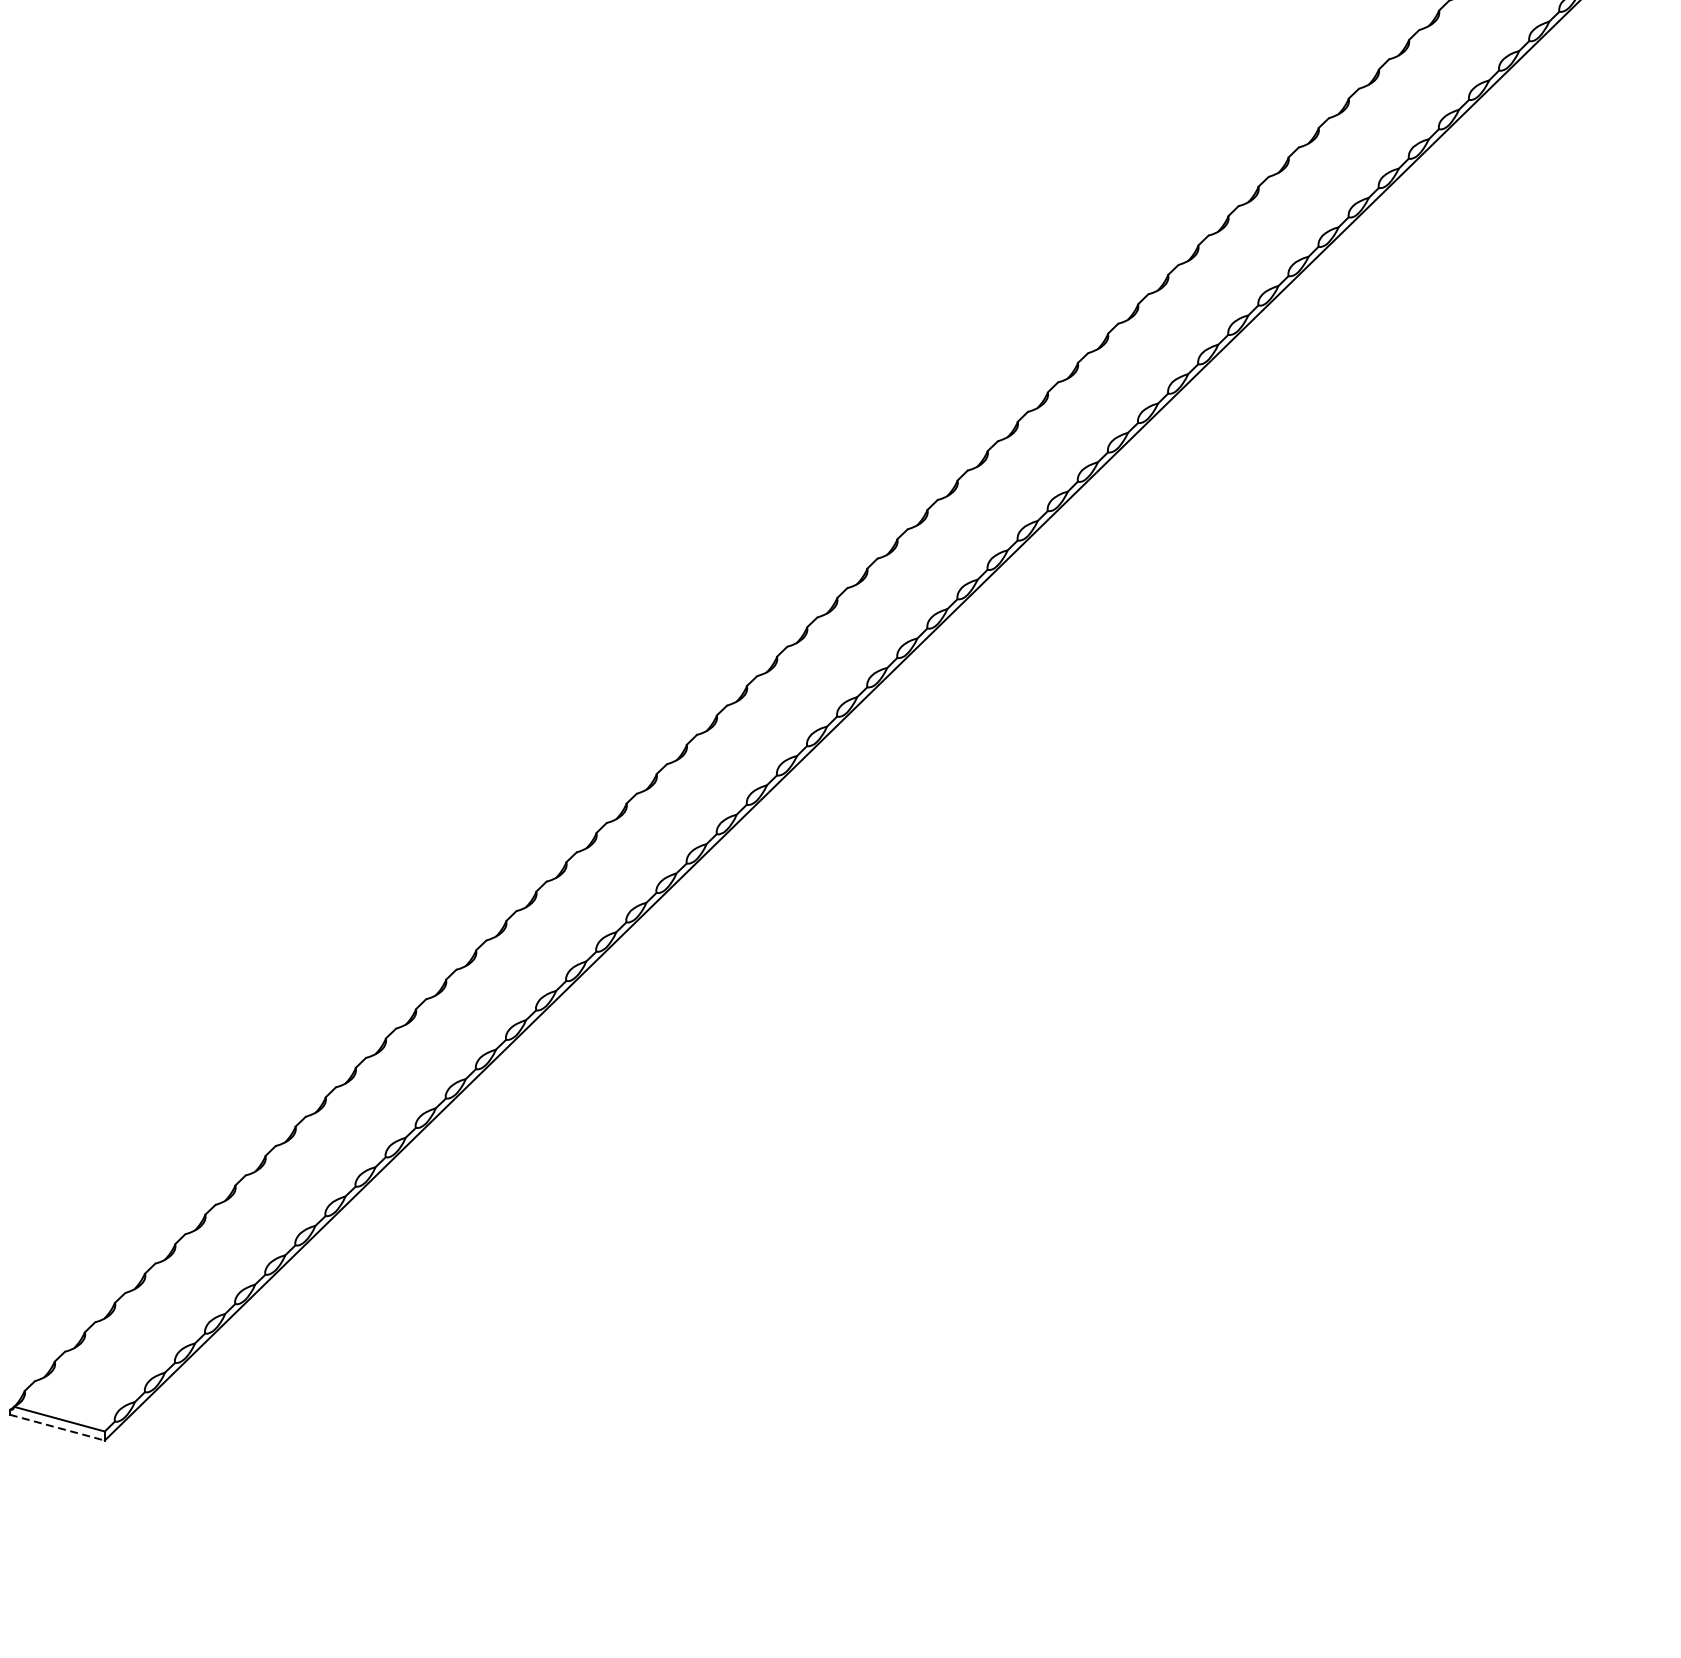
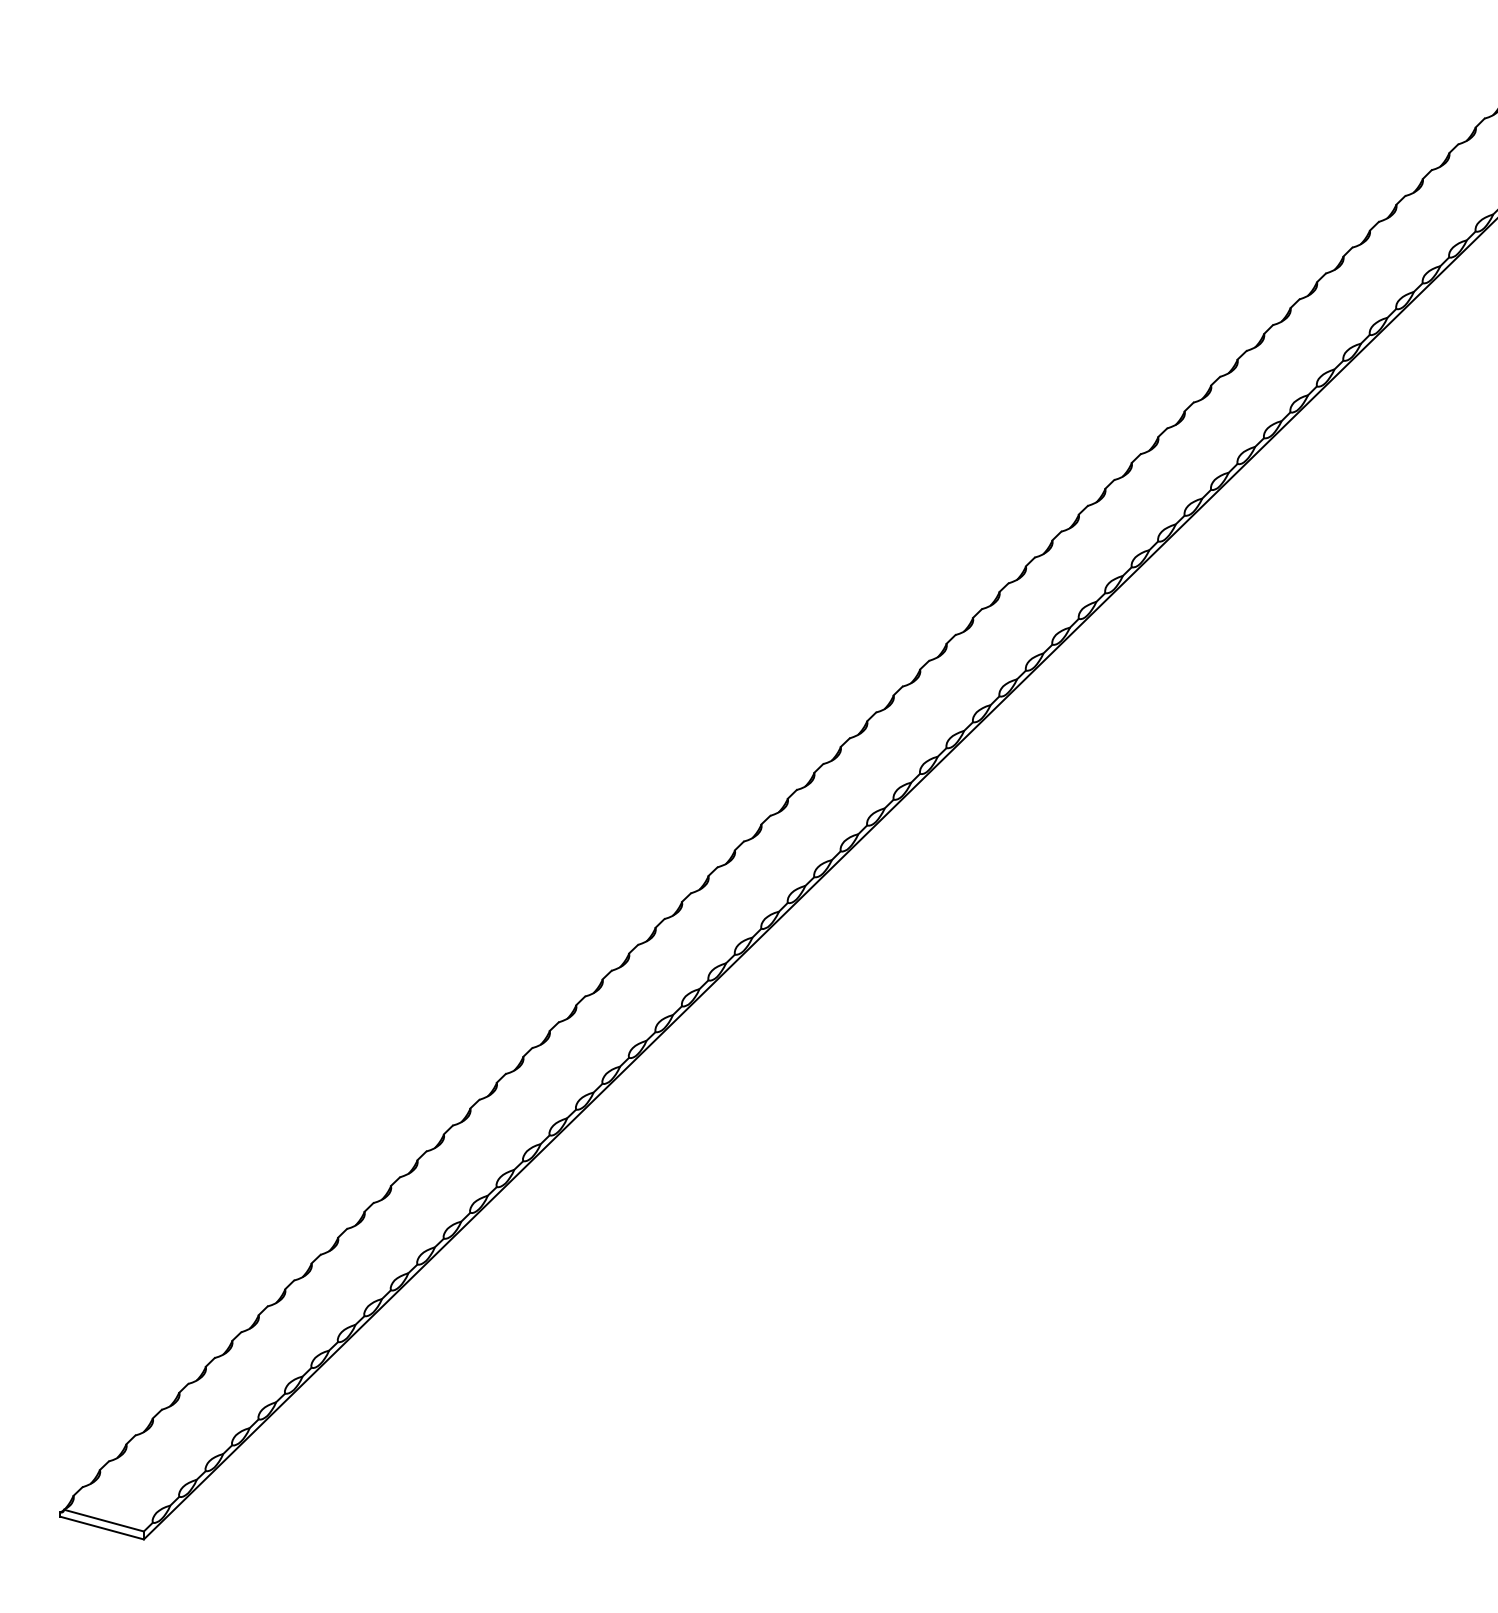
line: (57, 1428) -> (102, 1528), dashed -> solid

